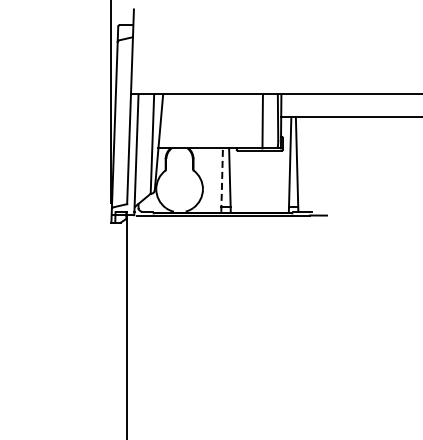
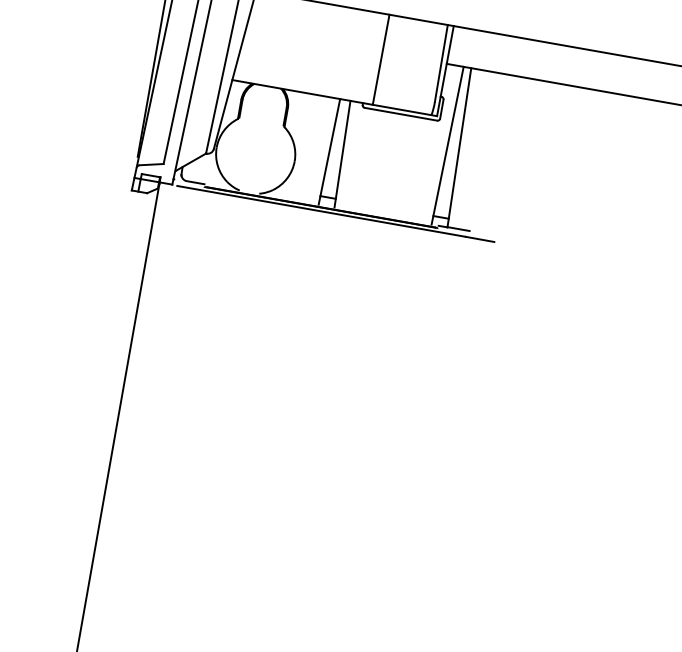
line: (262, 121) -> (380, 59), moved
line: (222, 180) -> (329, 152), dashed -> solid

